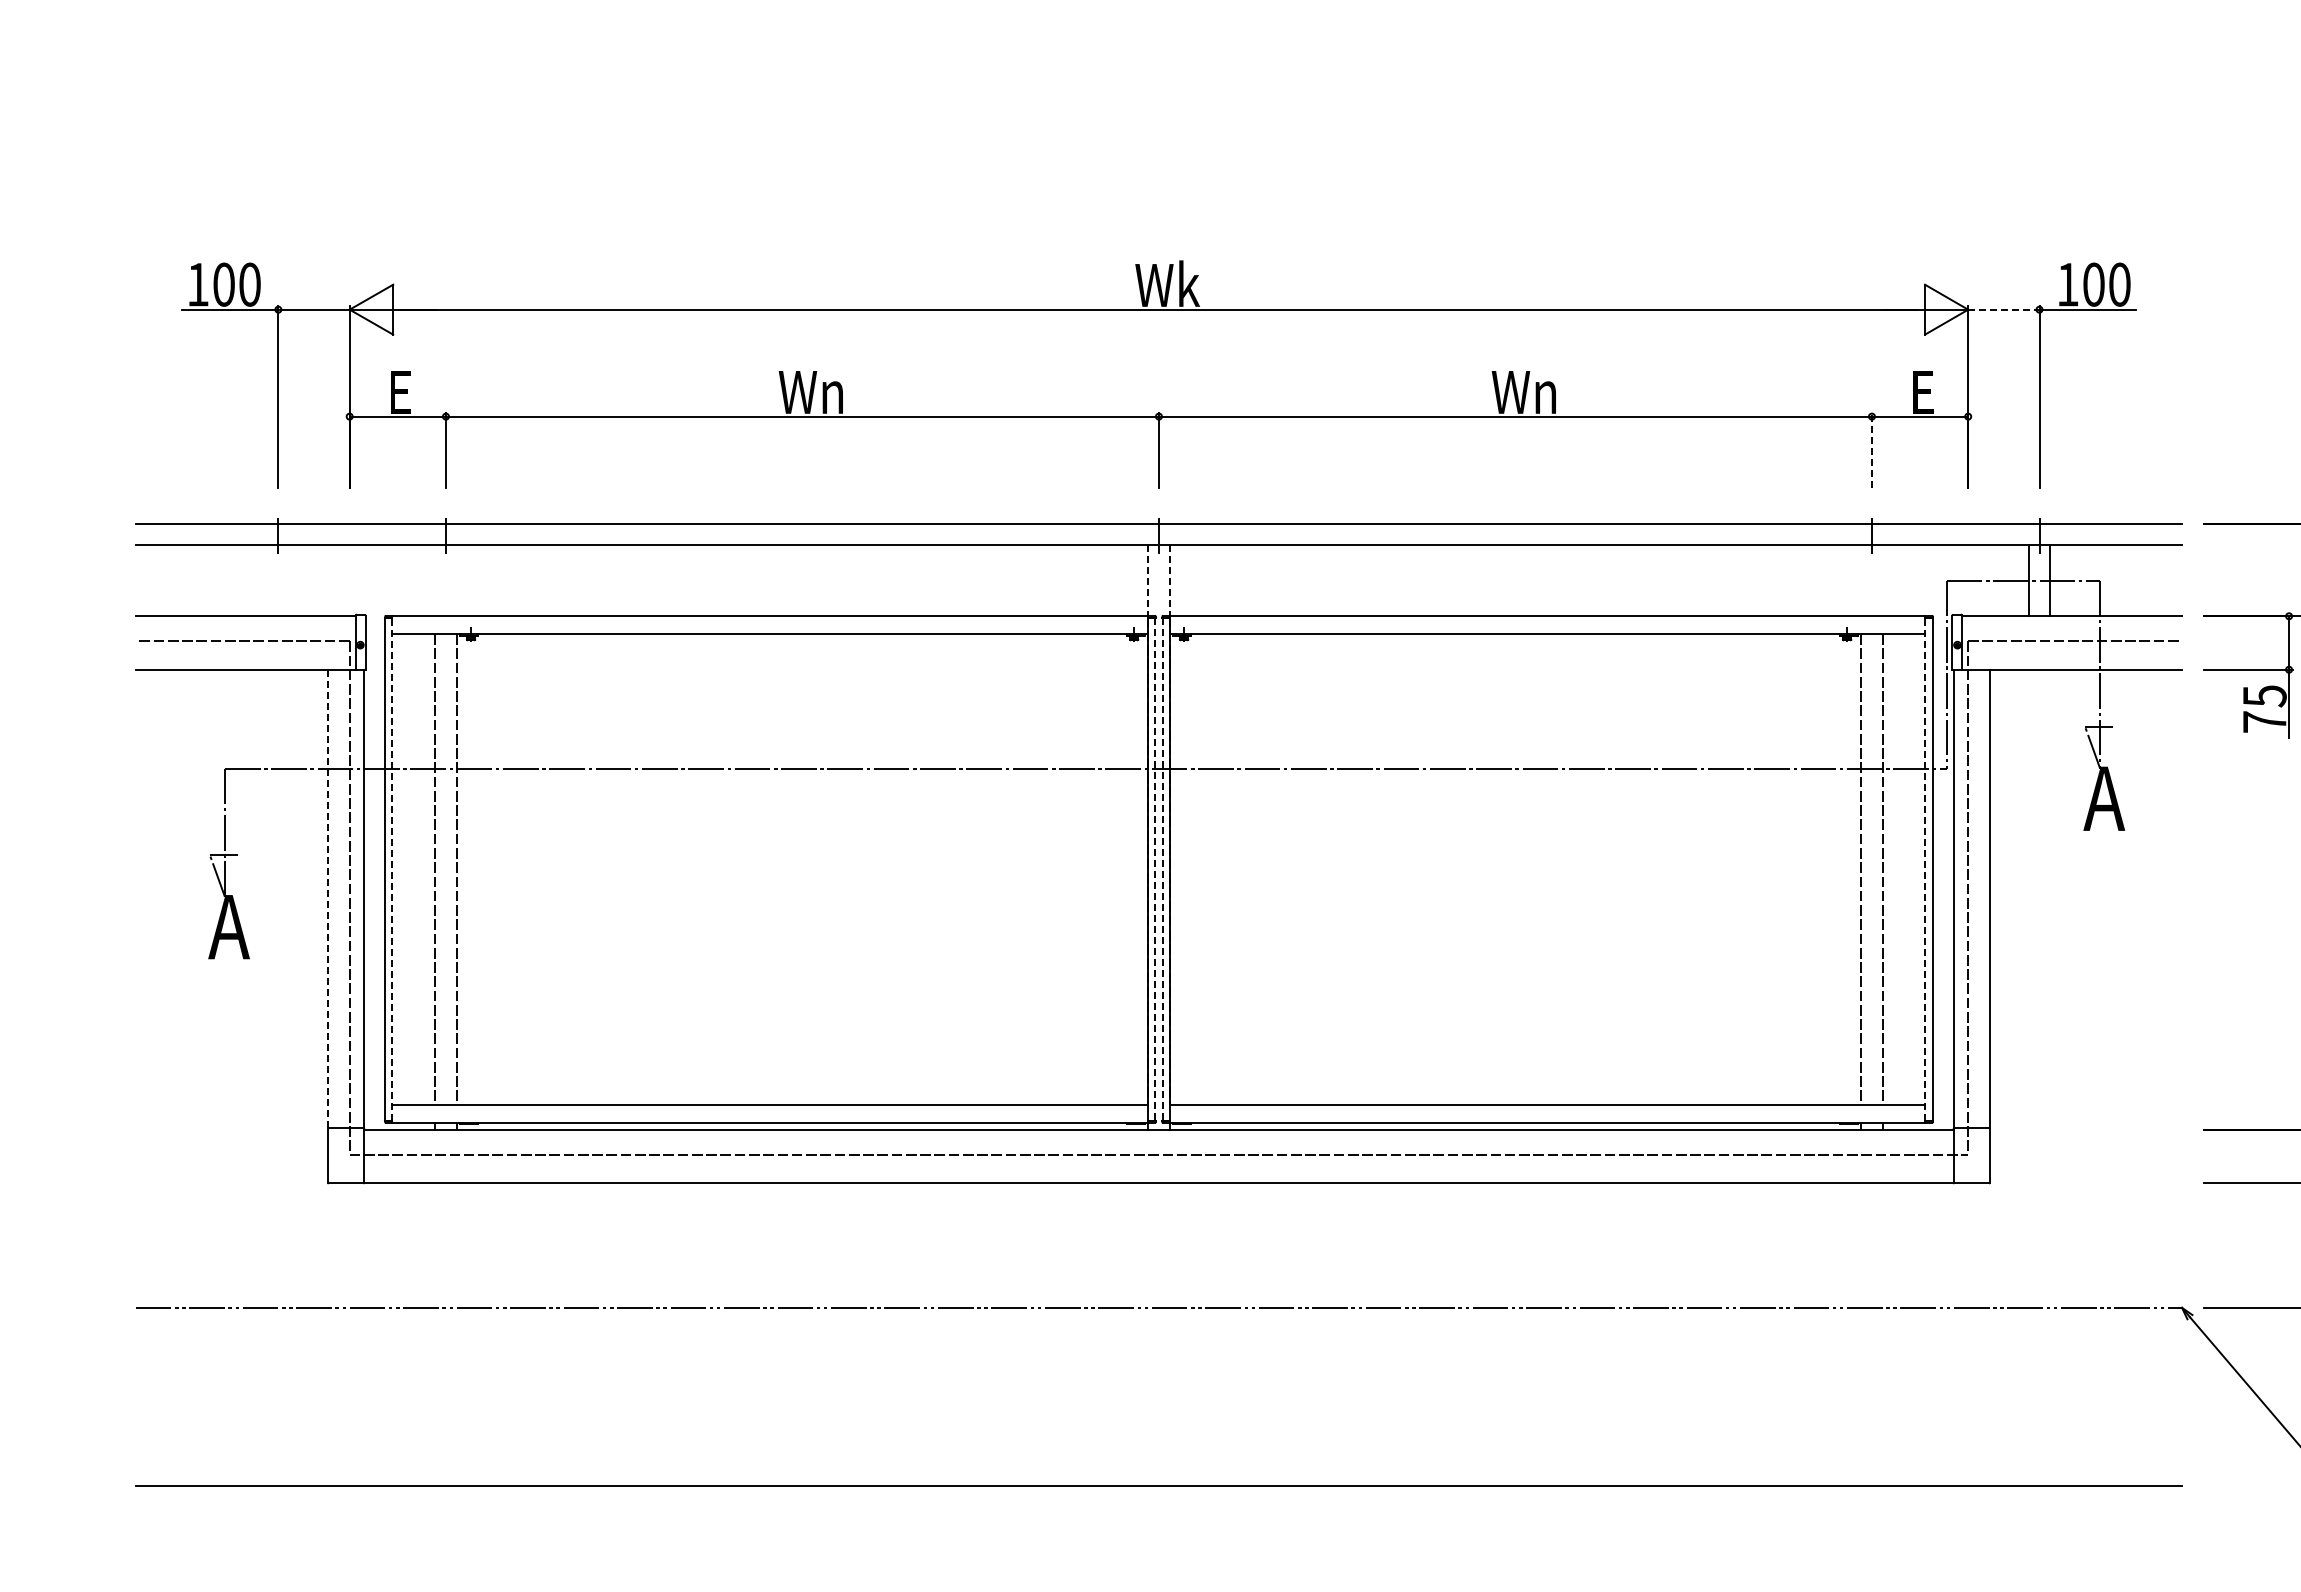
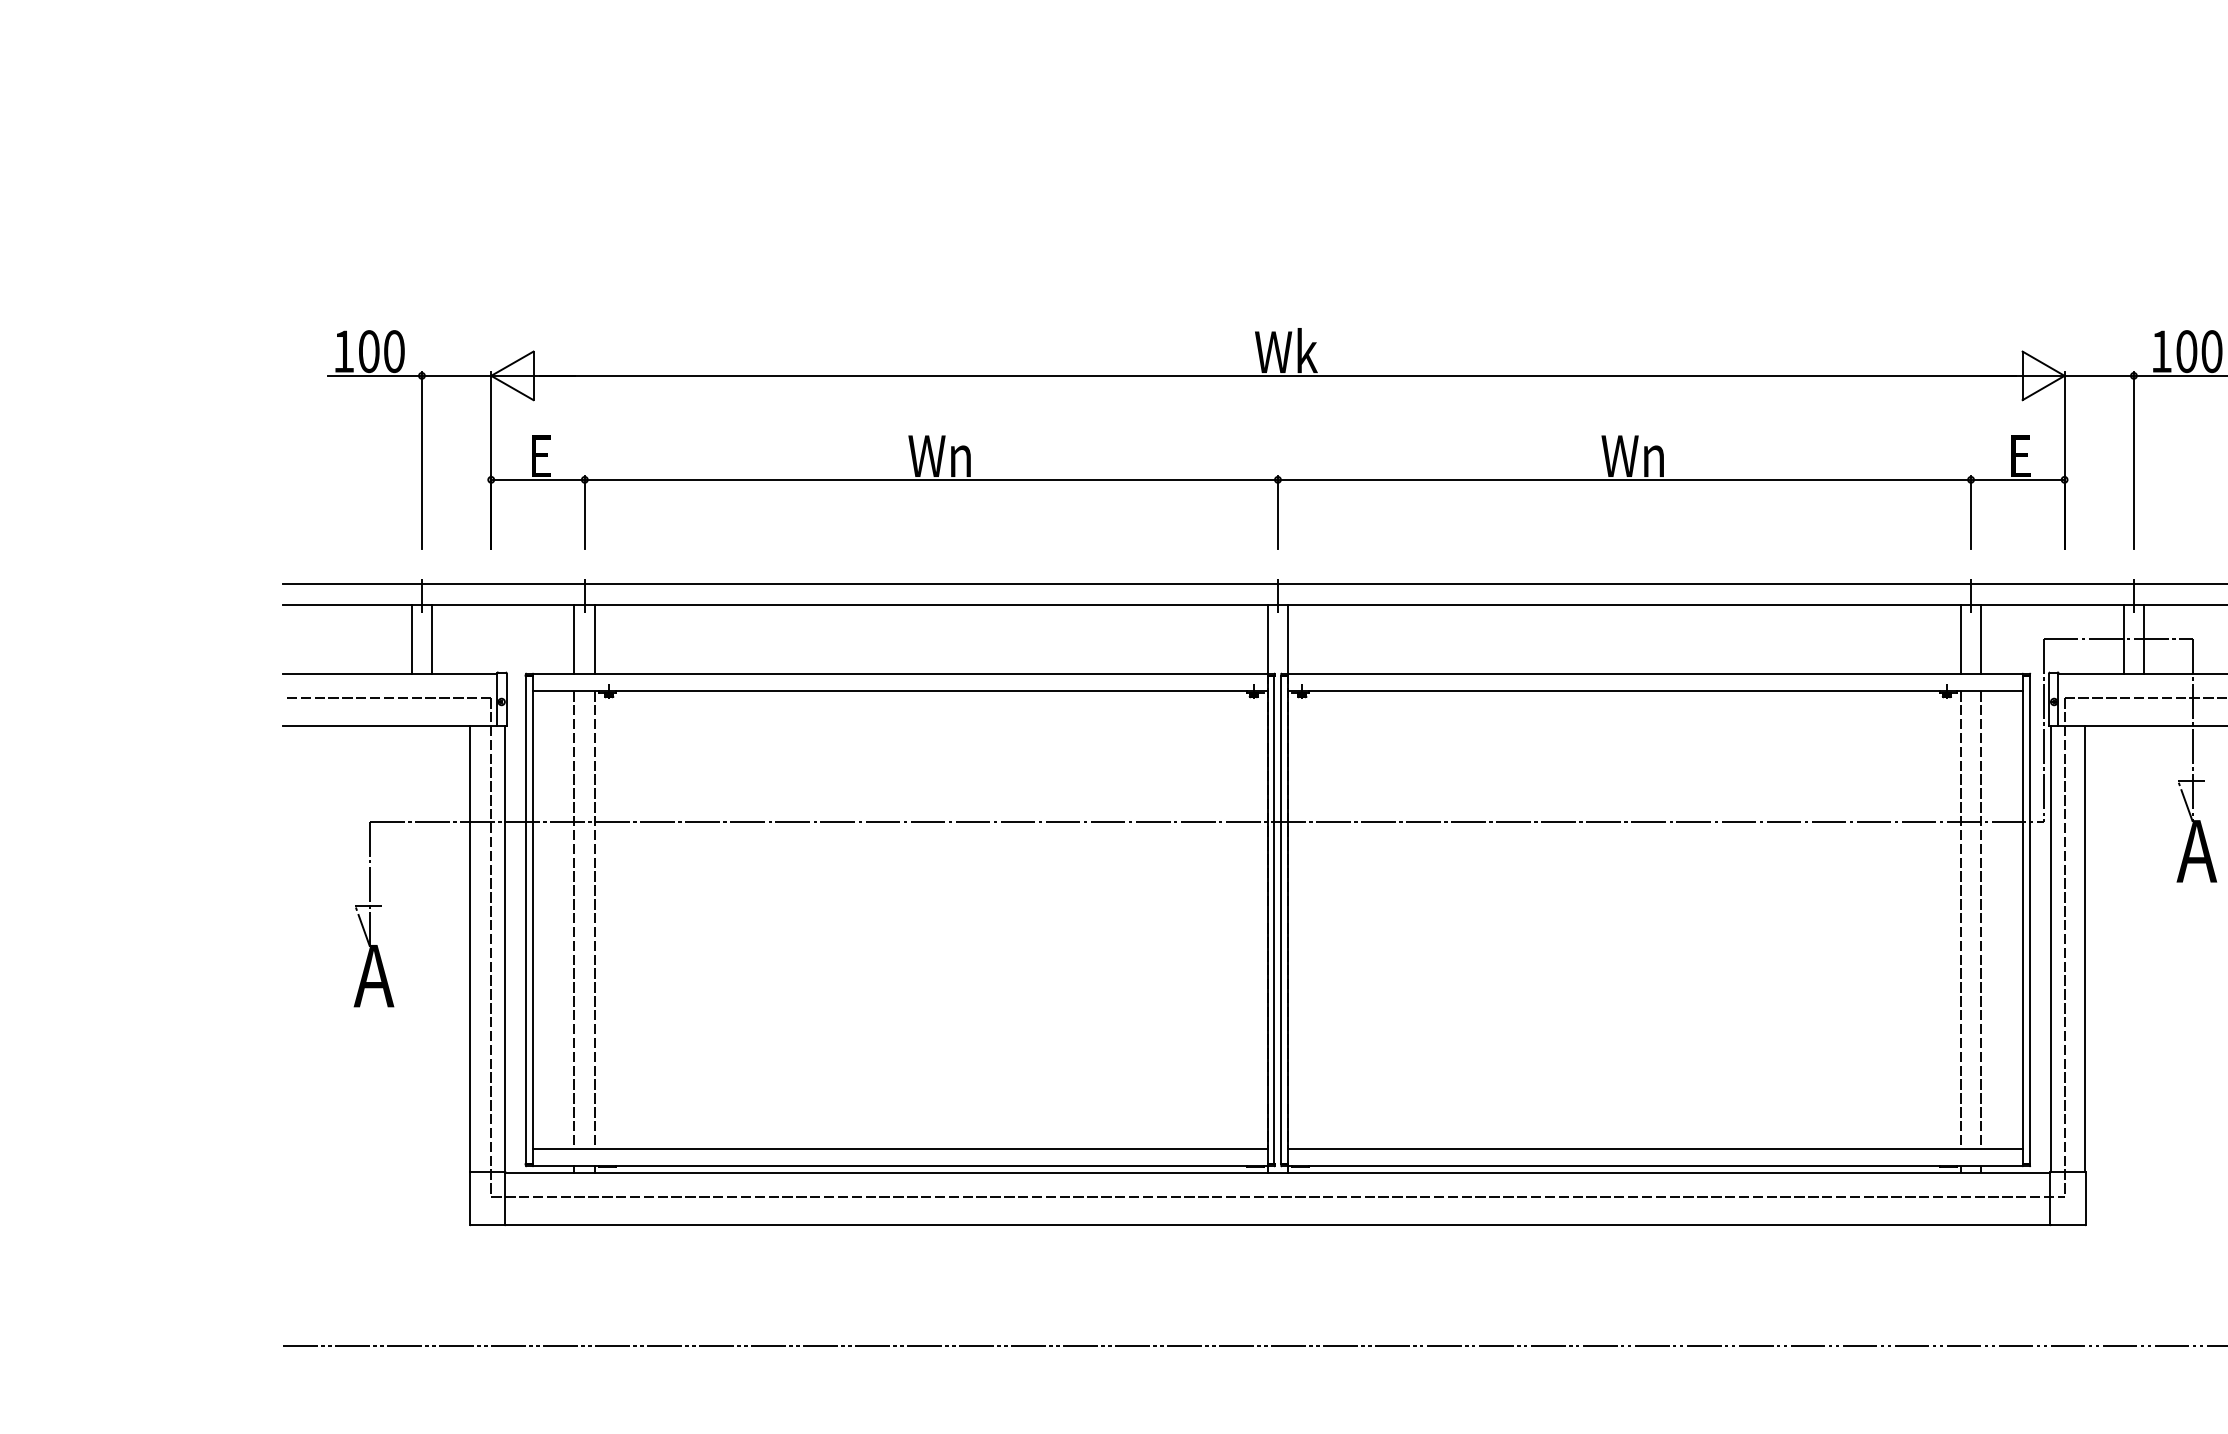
line: (2003, 309) -> (2098, 375), dashed -> solid
line: (1871, 450) -> (1970, 512), dashed -> solid
line: (267, 580) -> (411, 639), added
line: (289, 580) -> (432, 639), added
line: (435, 580) -> (574, 639), added
line: (456, 580) -> (595, 639), added
line: (1148, 580) -> (1267, 639), dashed -> solid
line: (1169, 580) -> (1288, 639), dashed -> solid
line: (1861, 580) -> (1960, 639), added
line: (1882, 580) -> (1981, 639), added
line: (392, 868) -> (532, 919), dashed -> solid
line: (1925, 868) -> (2023, 919), dashed -> solid
line: (1155, 869) -> (1274, 920), dashed -> solid
line: (1162, 869) -> (1281, 920), dashed -> solid
line: (328, 898) -> (470, 948), dashed -> solid

